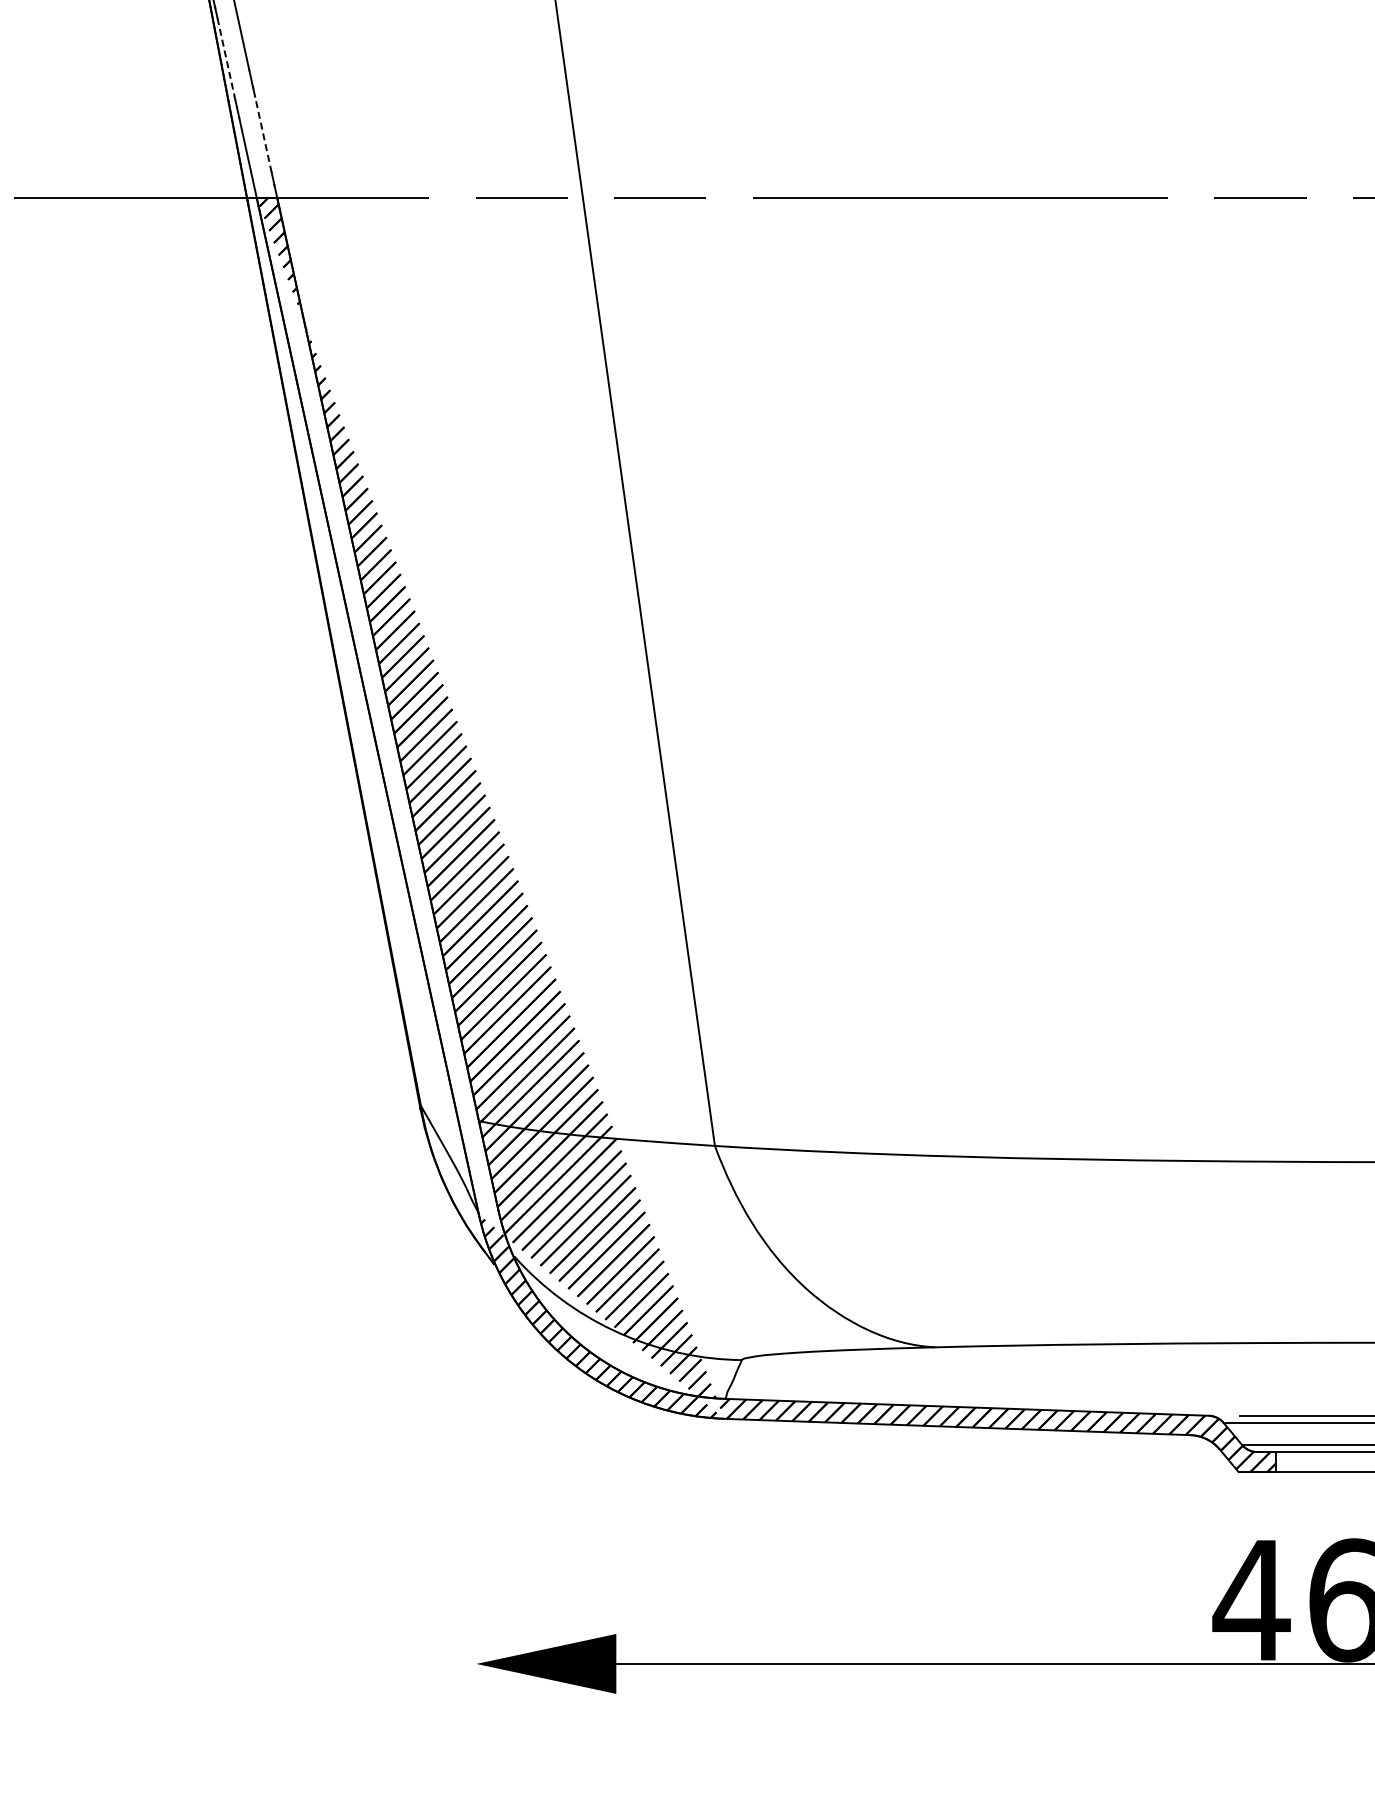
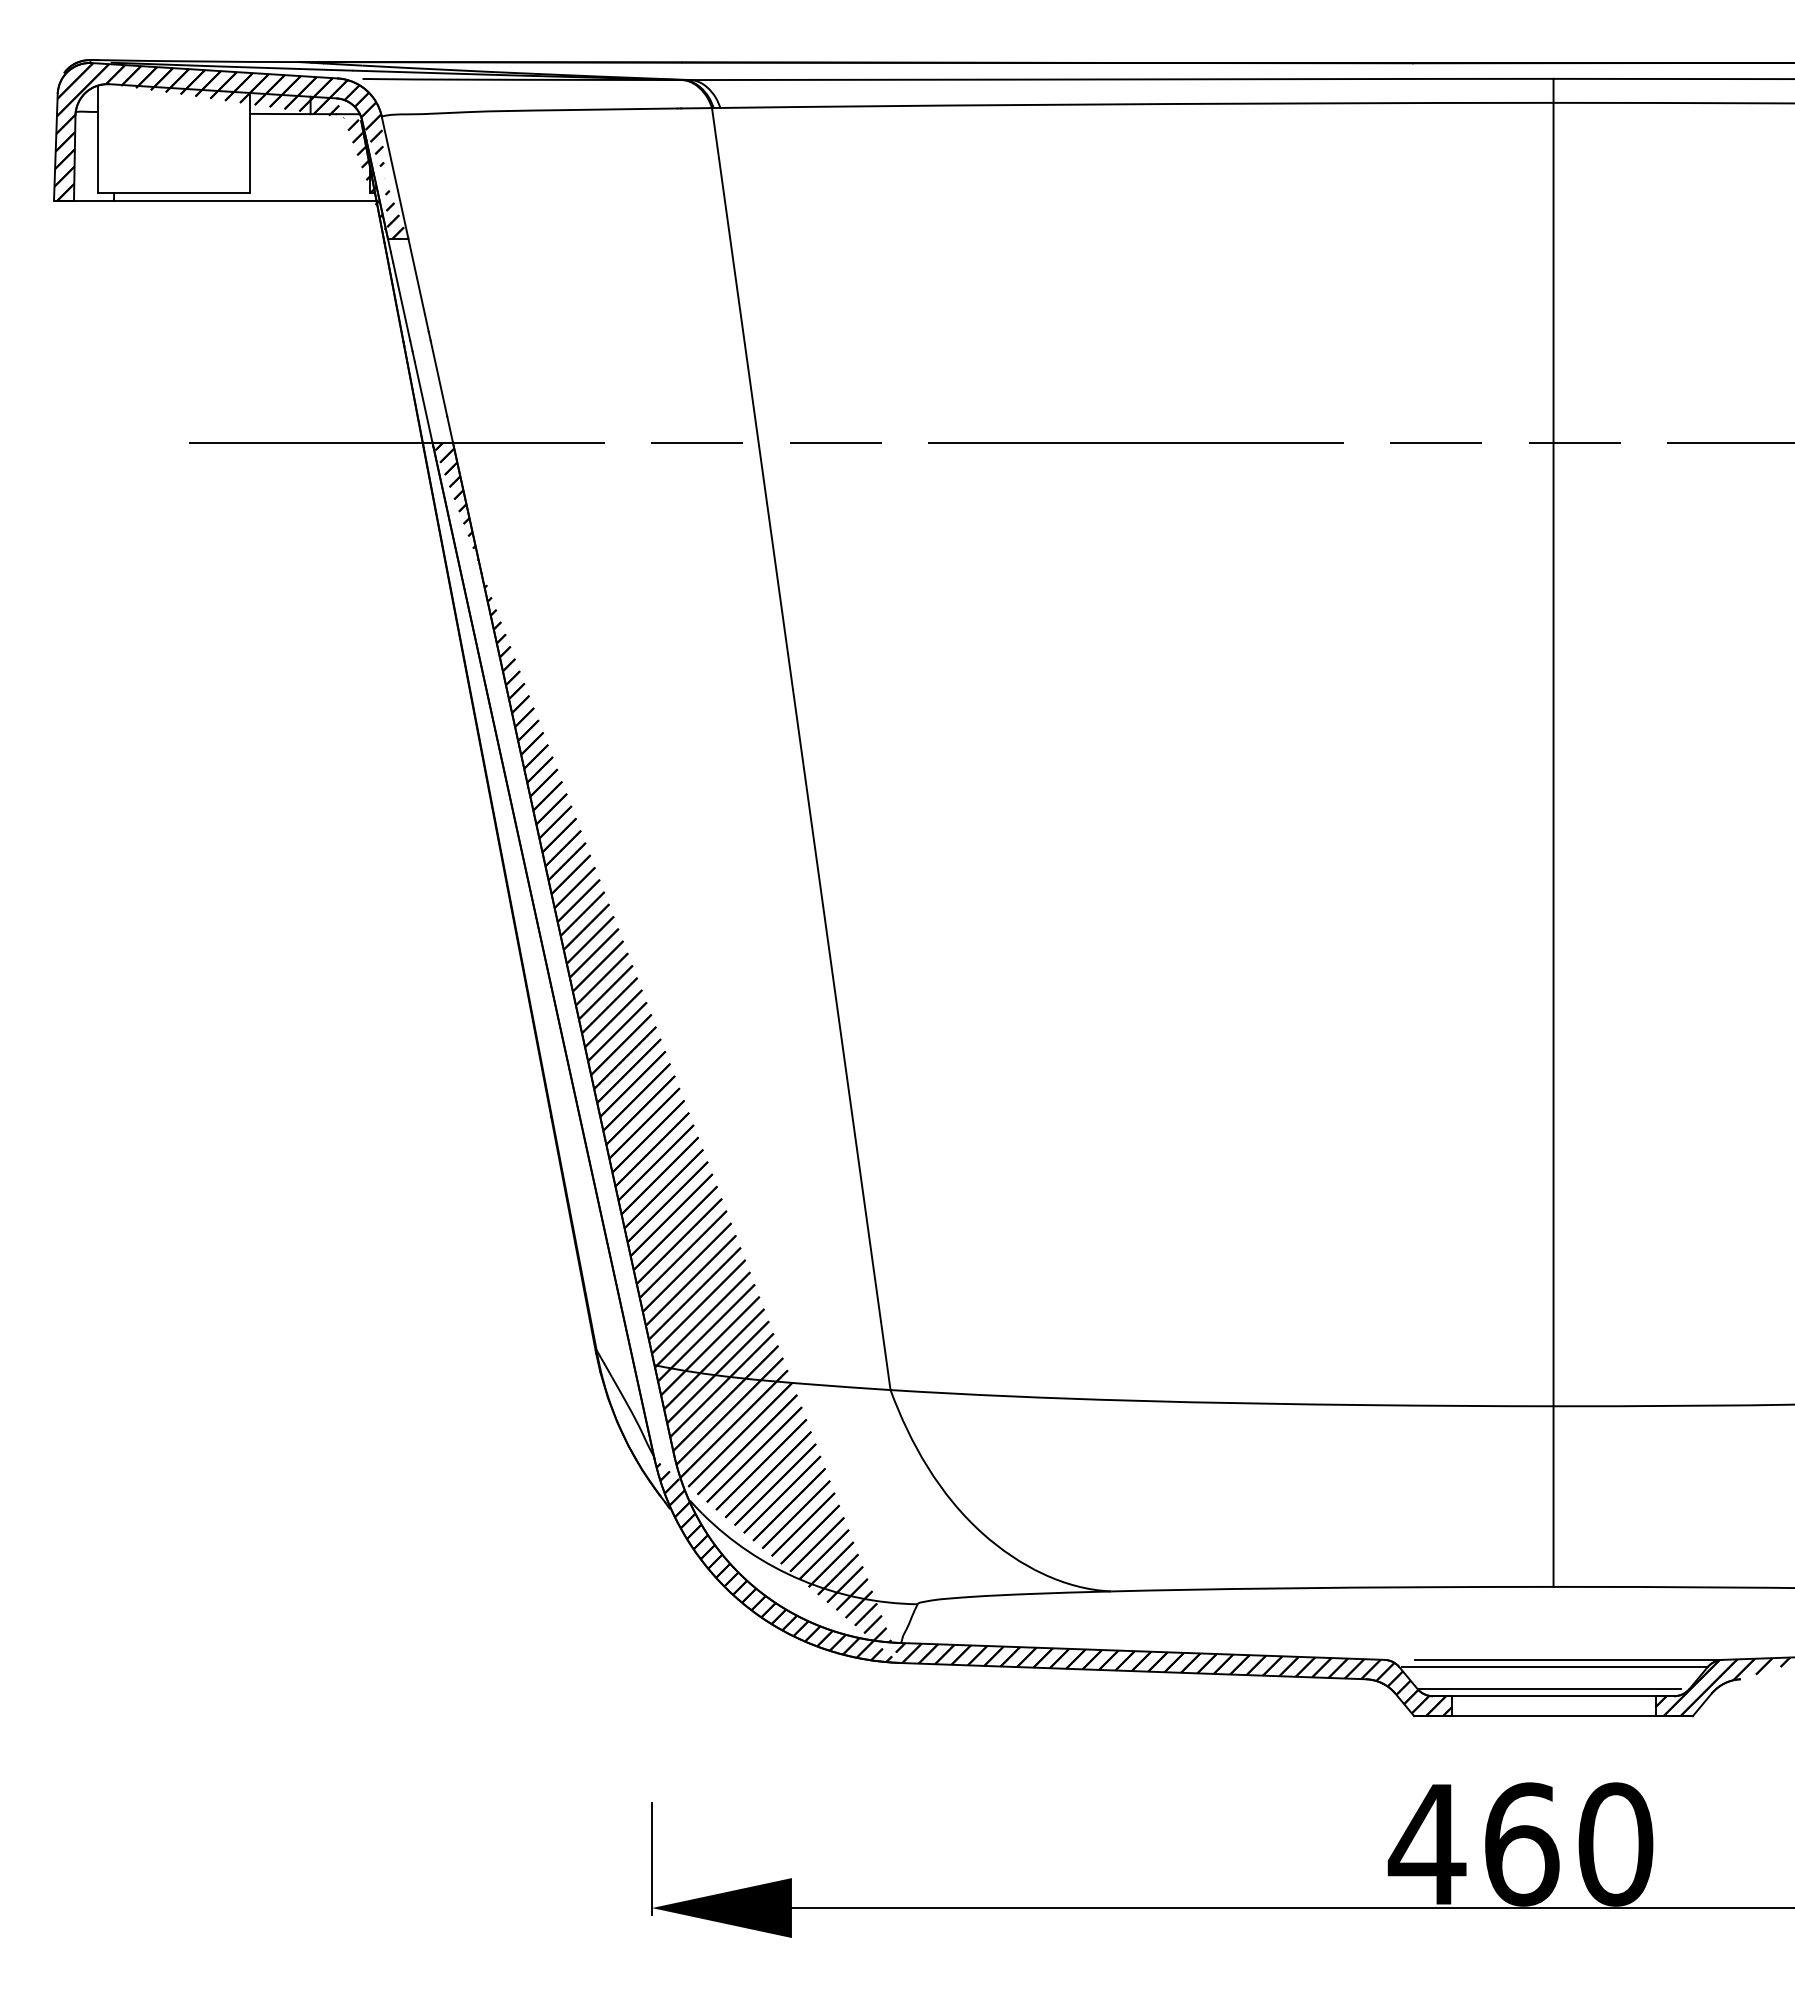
line: (225, 57) -> (401, 301), dashed -> solid
line: (262, 134) -> (438, 378), dashed -> solid
line: (475, 1614) -> (651, 1858), added

